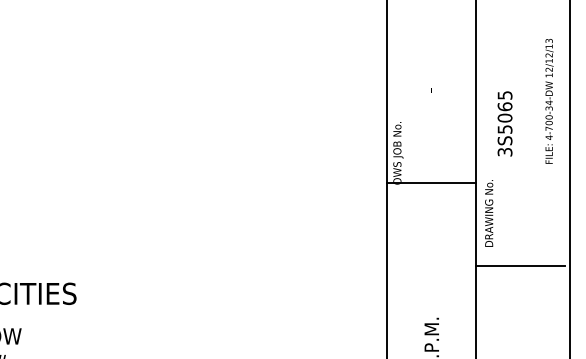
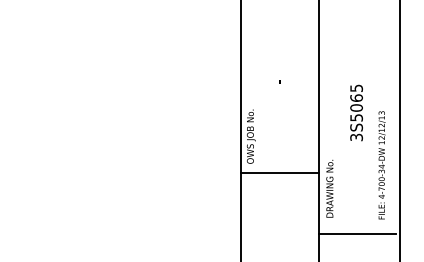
text: (549, 101) -> (382, 165), moved
text: (504, 123) -> (356, 112), moved
line: (431, 182) -> (279, 172), moved

